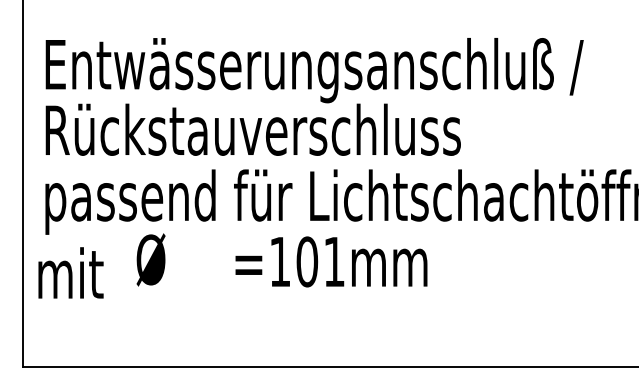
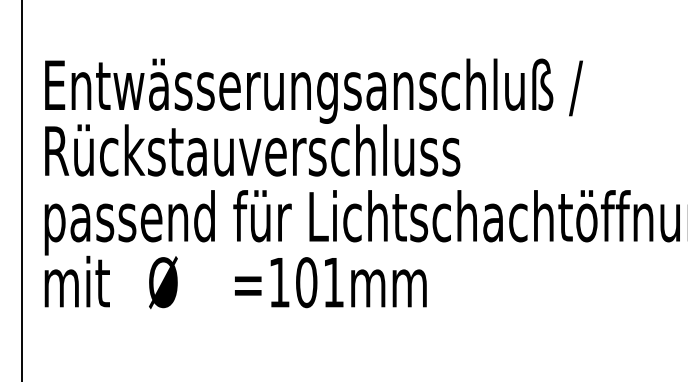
text: (151, 259) -> (163, 282), moved
text: (70, 272) -> (76, 281), moved

